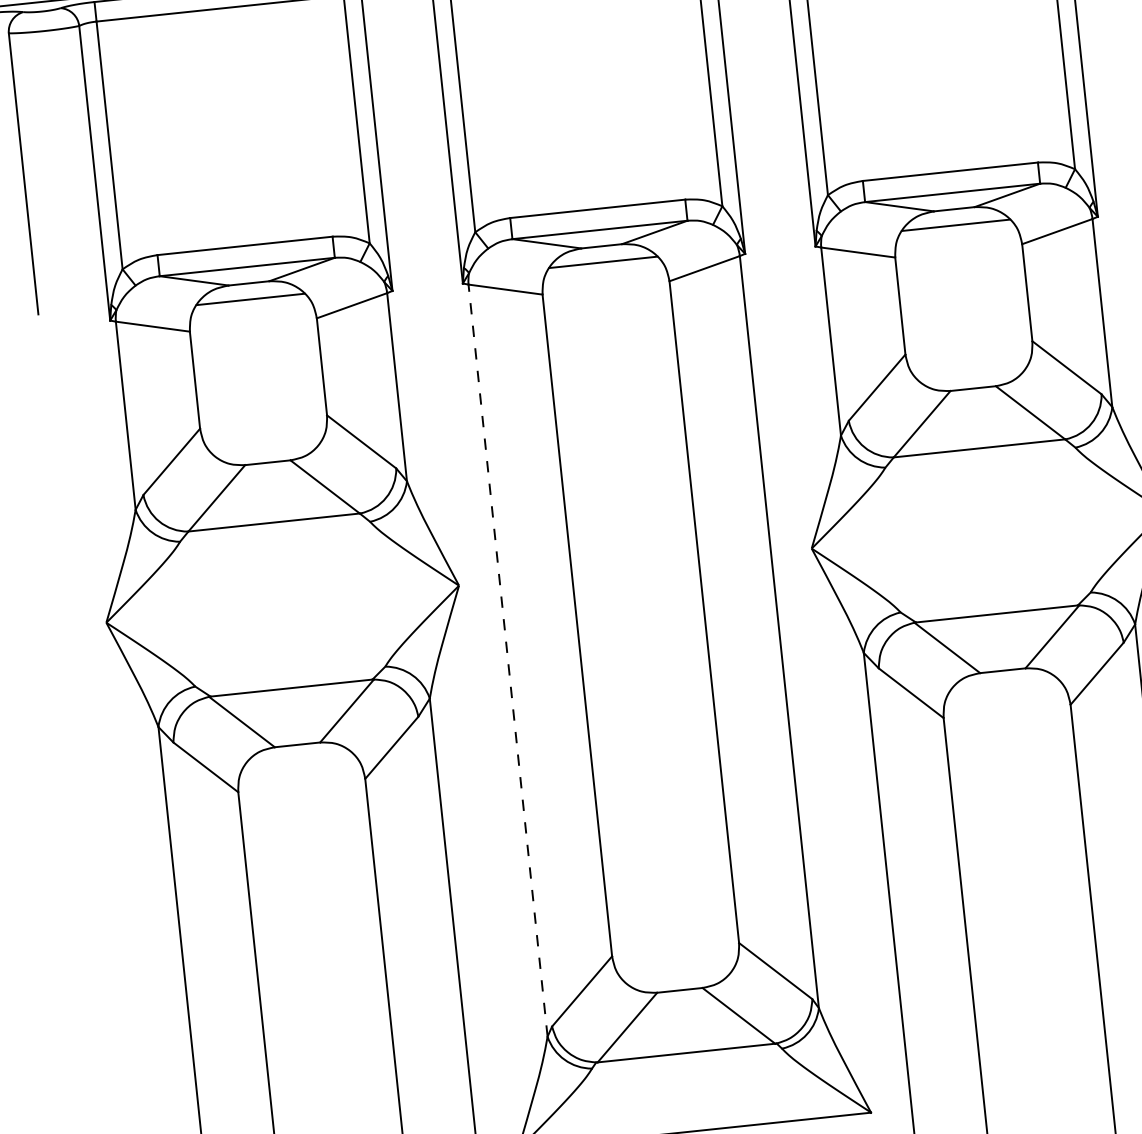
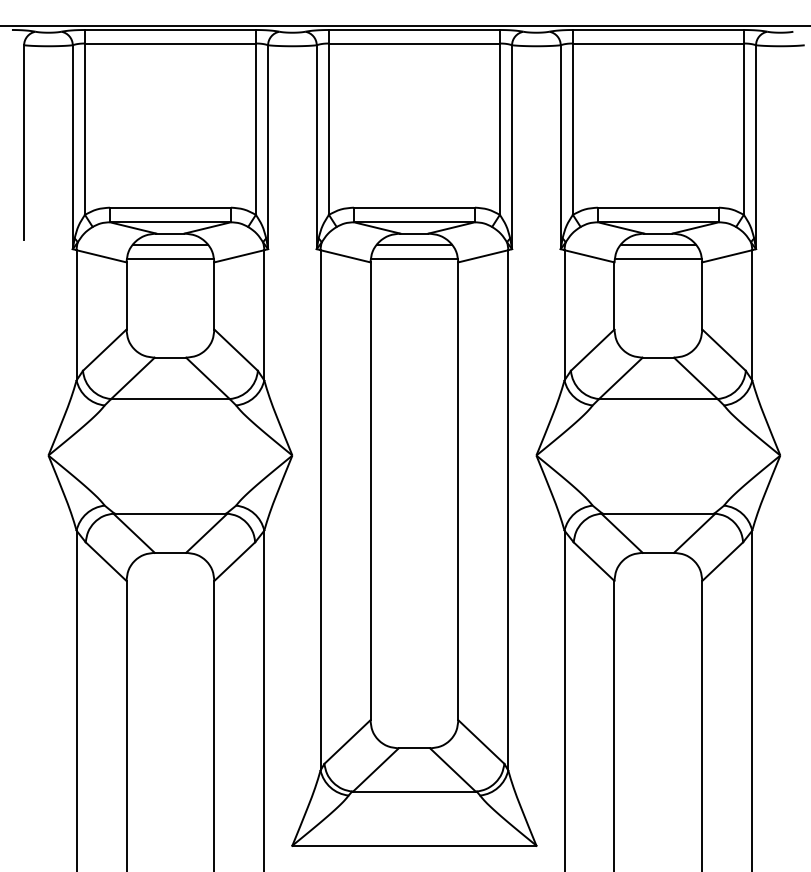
line: (958, 246) -> (658, 259), added
line: (605, 283) -> (414, 259), added
line: (253, 320) -> (170, 259), added
line: (507, 659) -> (320, 509), dashed -> solid

